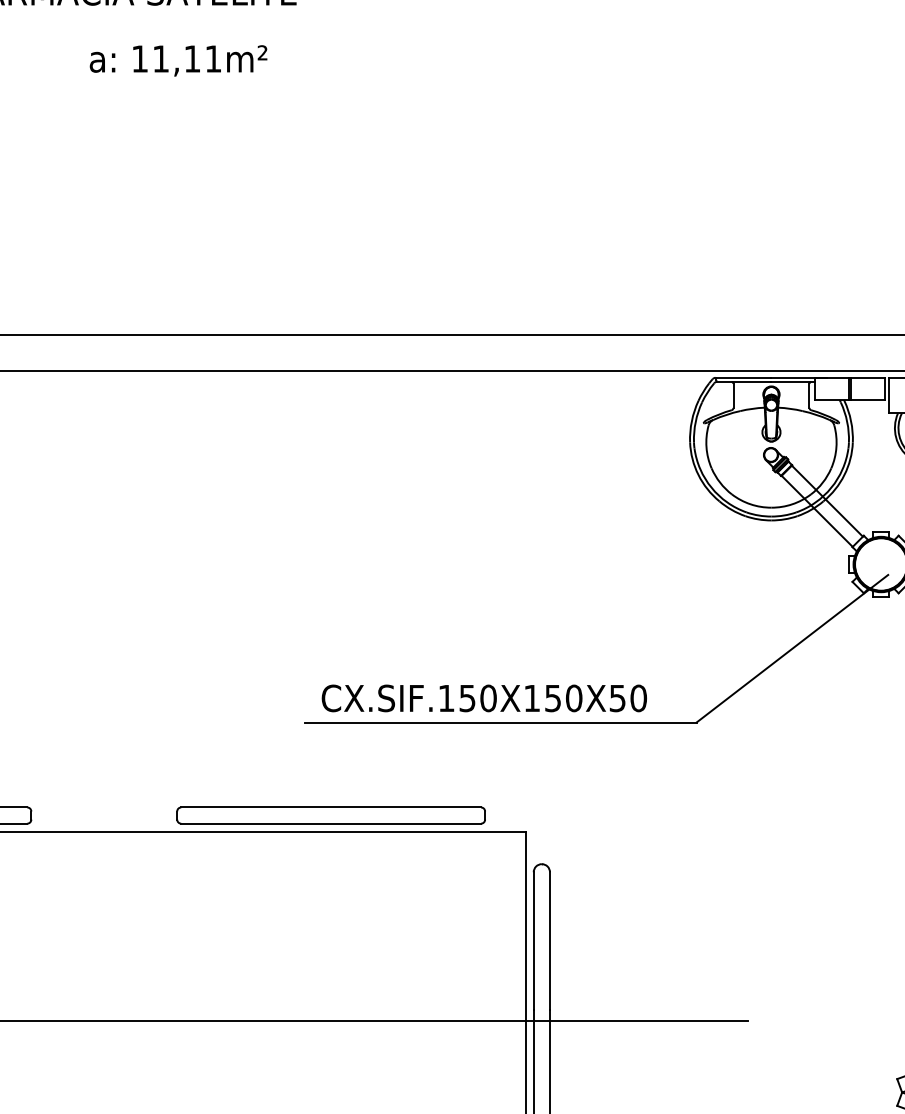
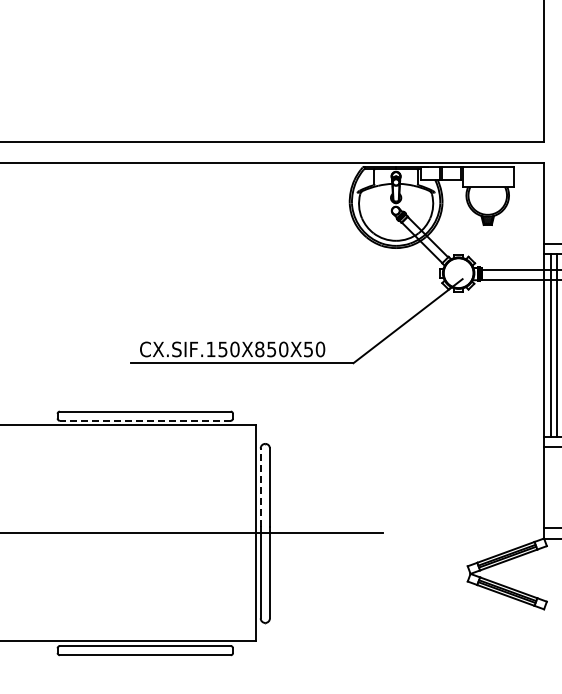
text: (531, 698) -> (259, 349), CX.SIF.150X150X50 -> CX.SIF.150X850X50
line: (329, 823) -> (144, 420), solid -> dashed
line: (533, 940) -> (260, 487), solid -> dashed

